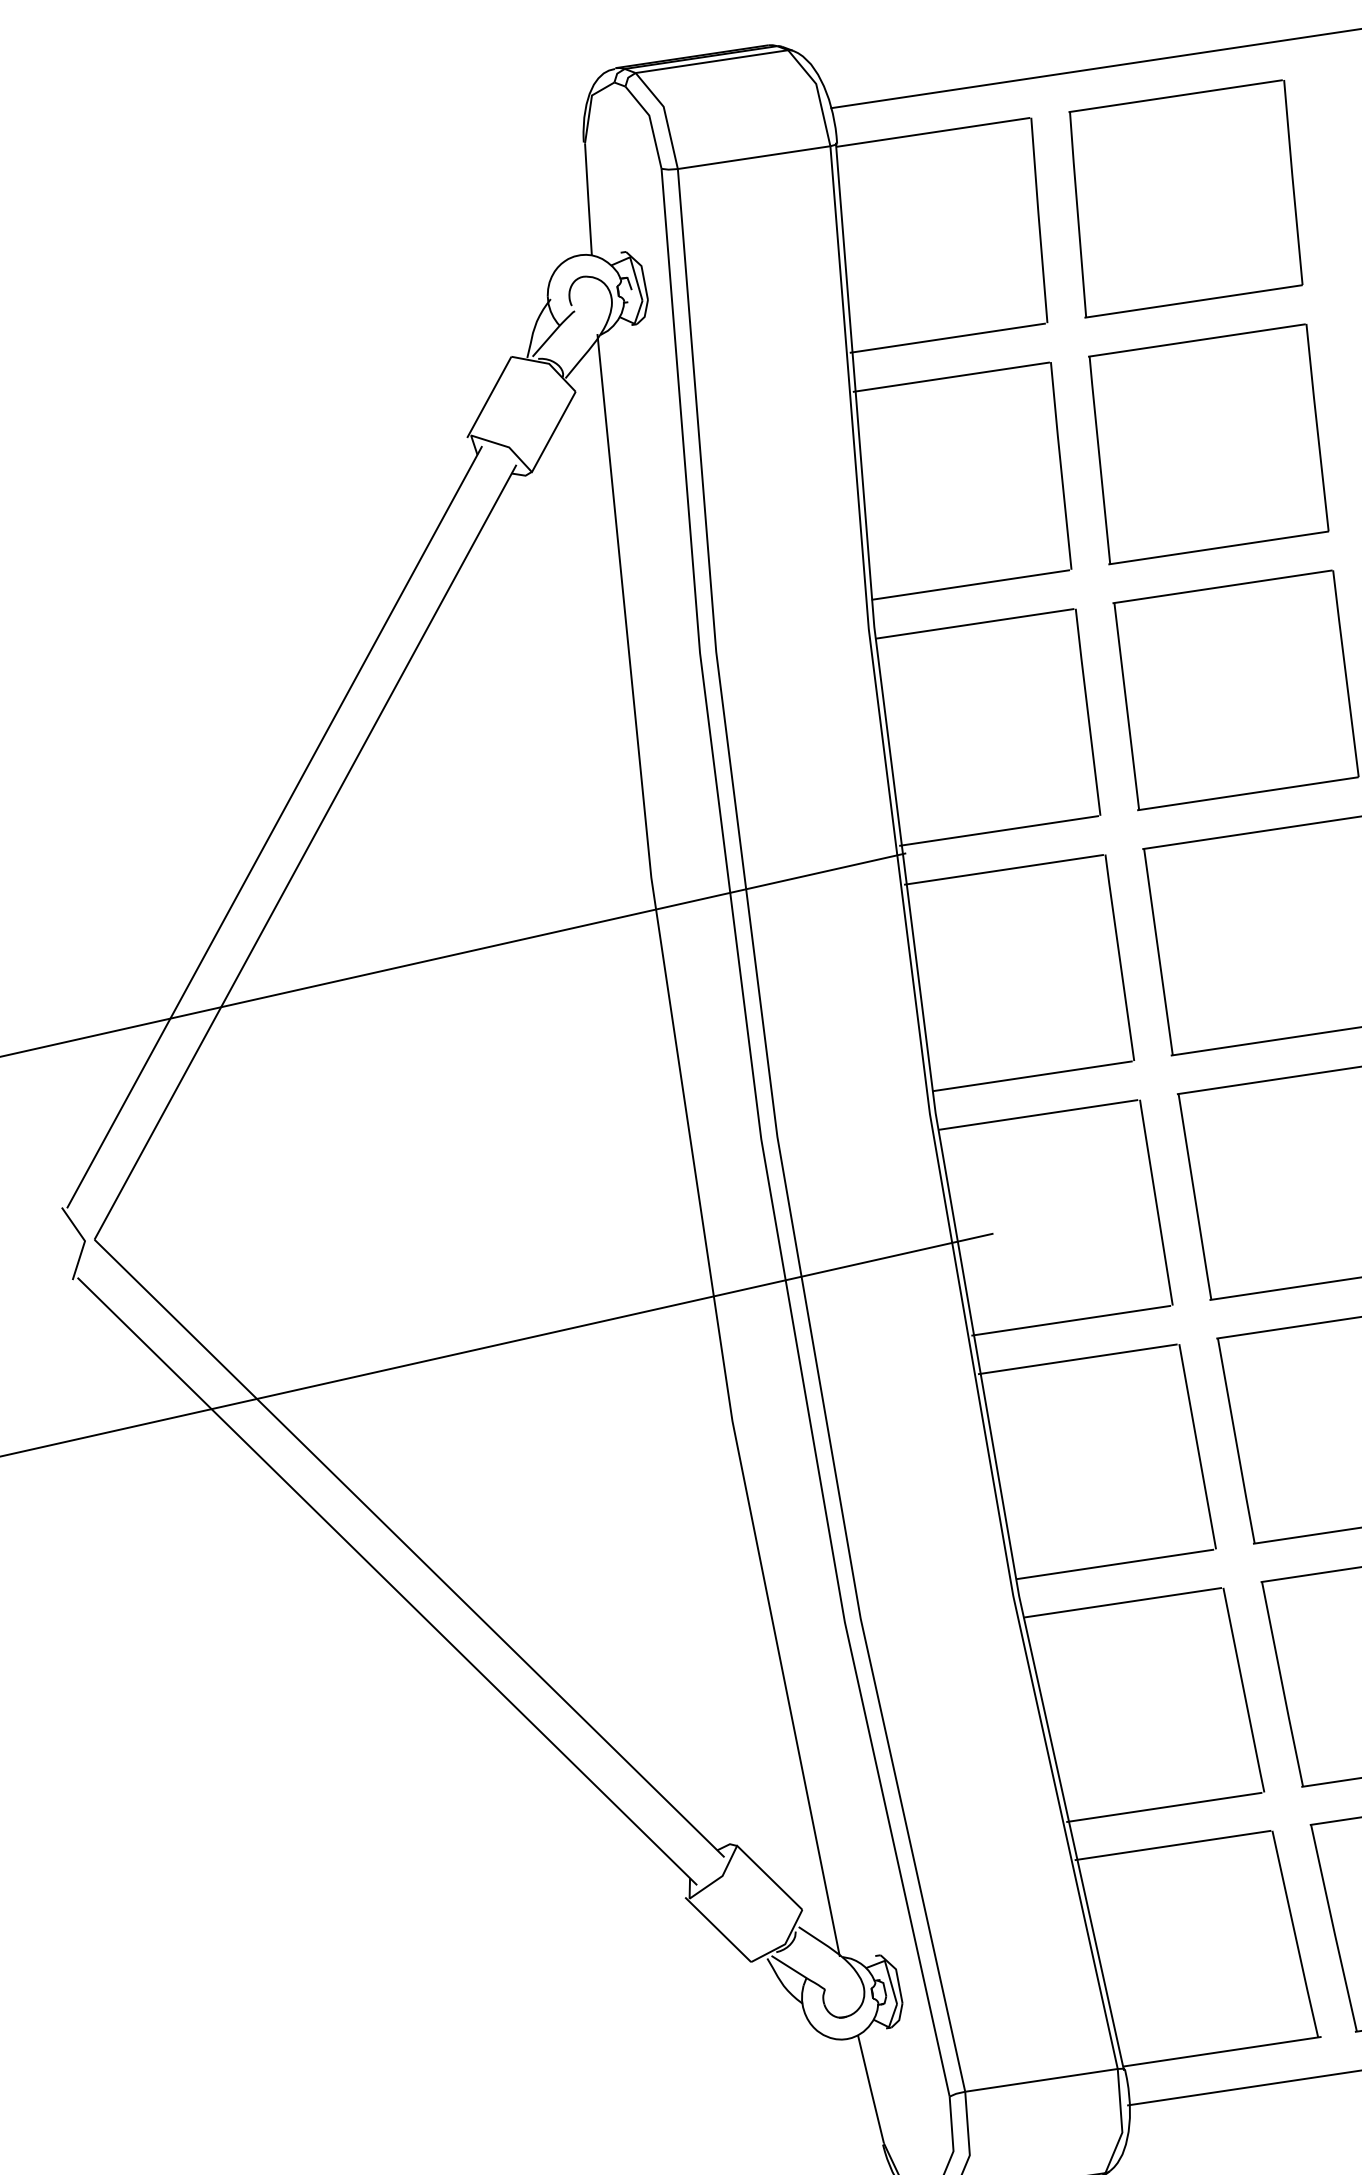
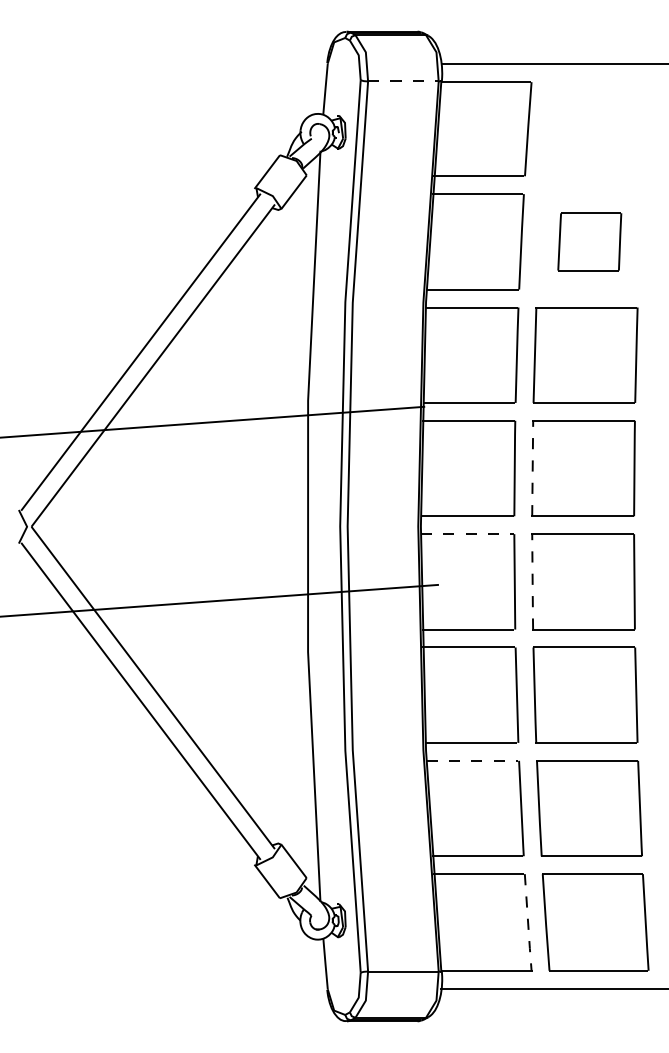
line: (754, 157) -> (403, 81), solid -> dashed
part: (1184, 197) -> (595, 128), removed
part: (1207, 443) -> (589, 241), size x0.6
line: (1158, 952) -> (532, 468), solid -> dashed
line: (1036, 1115) -> (466, 534), solid -> dashed
line: (1194, 1198) -> (532, 582), solid -> dashed
line: (1122, 1602) -> (472, 760), solid -> dashed
line: (1296, 1936) -> (528, 923), solid -> dashed

